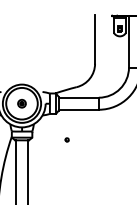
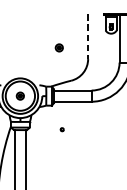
line: (95, 40) -> (88, 37), solid -> dashed
part: (63, 51) -> (58, 47), added

